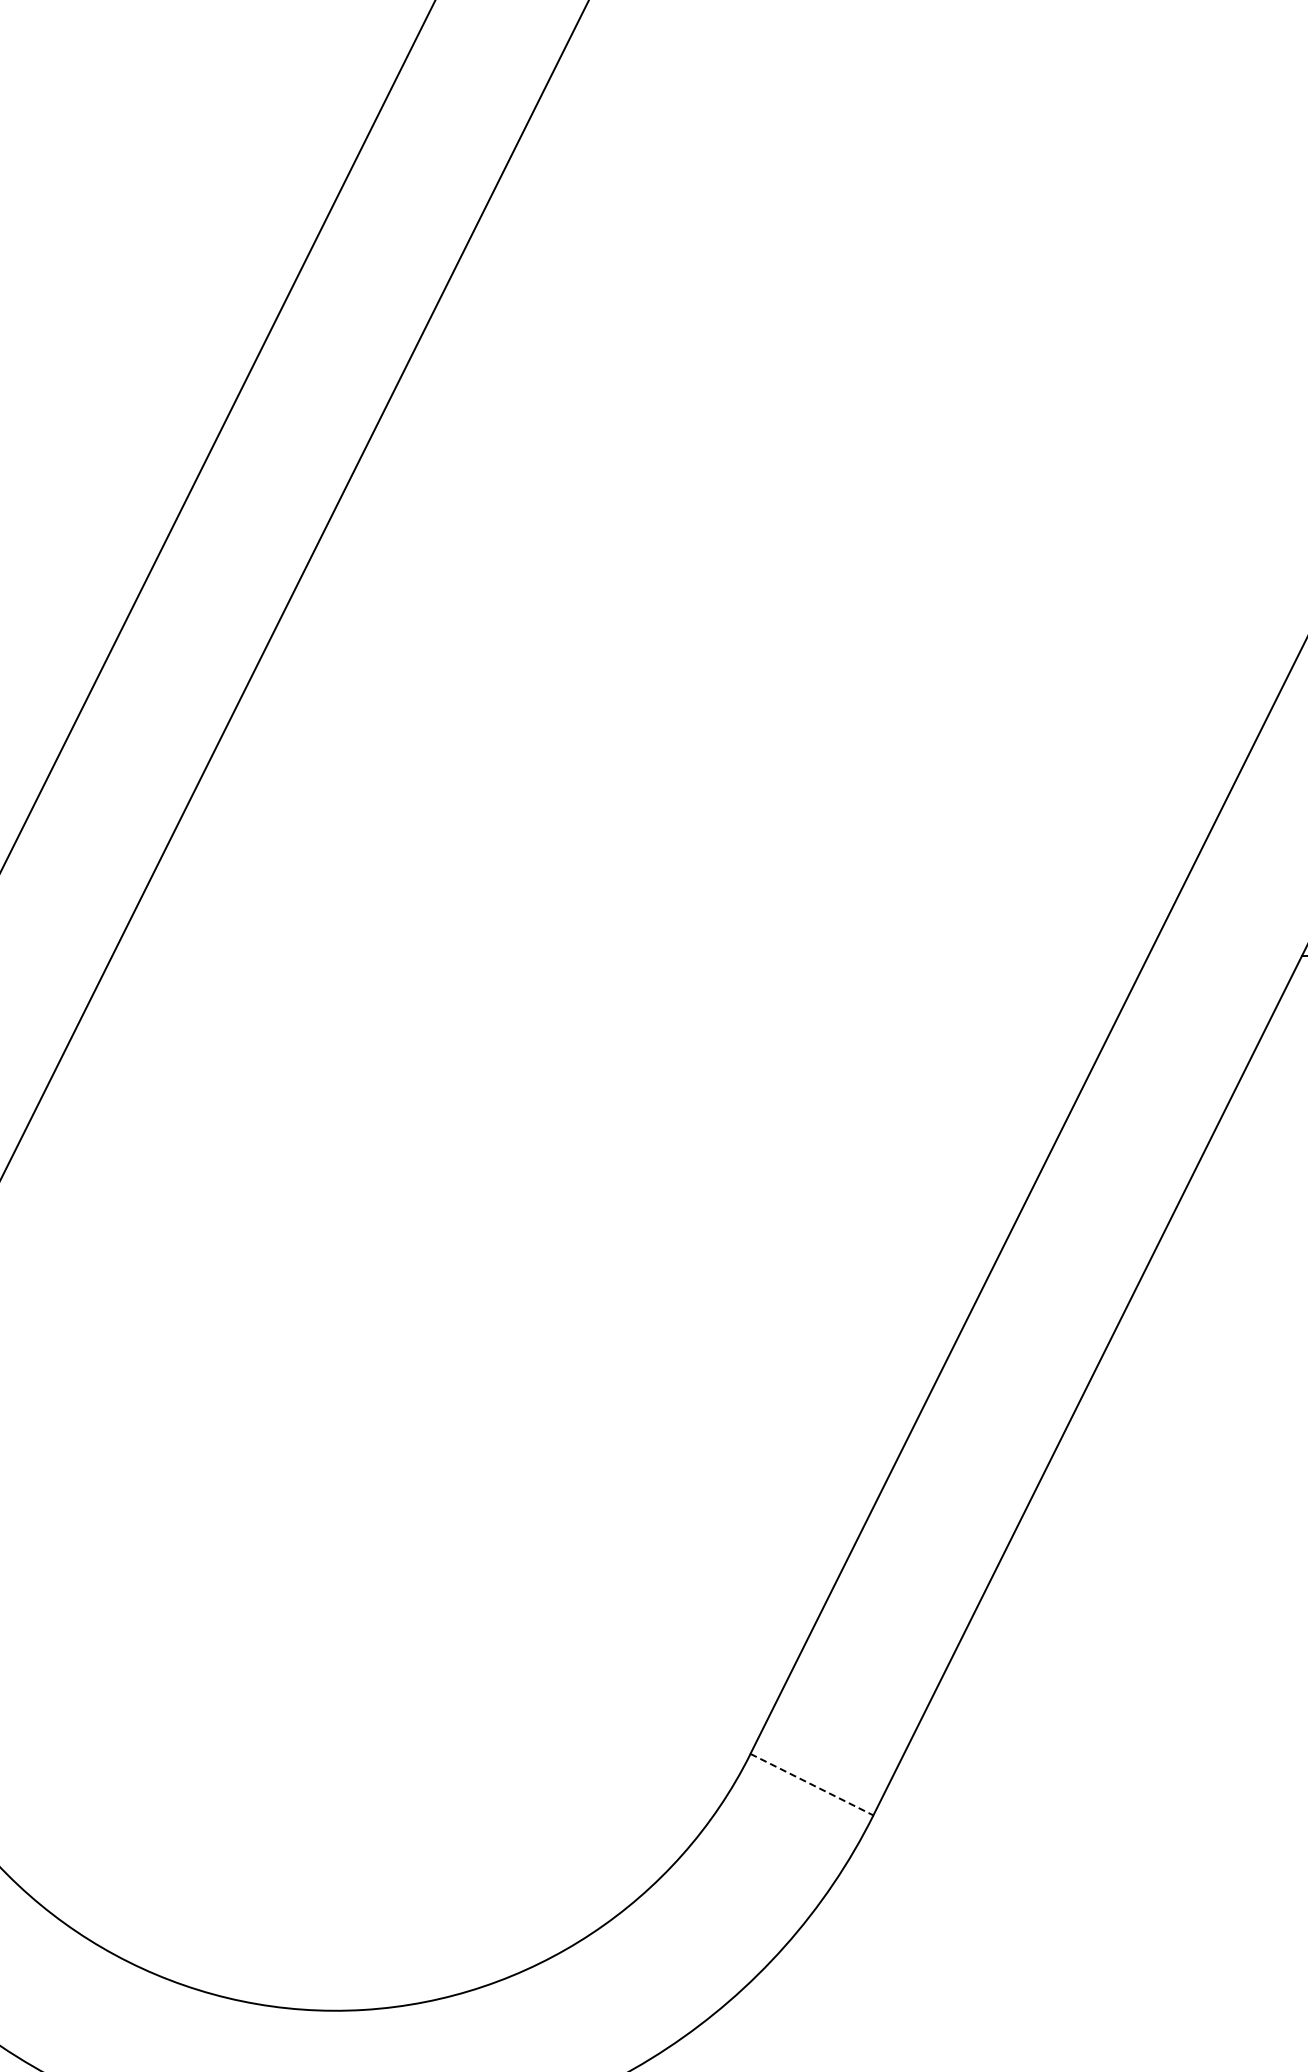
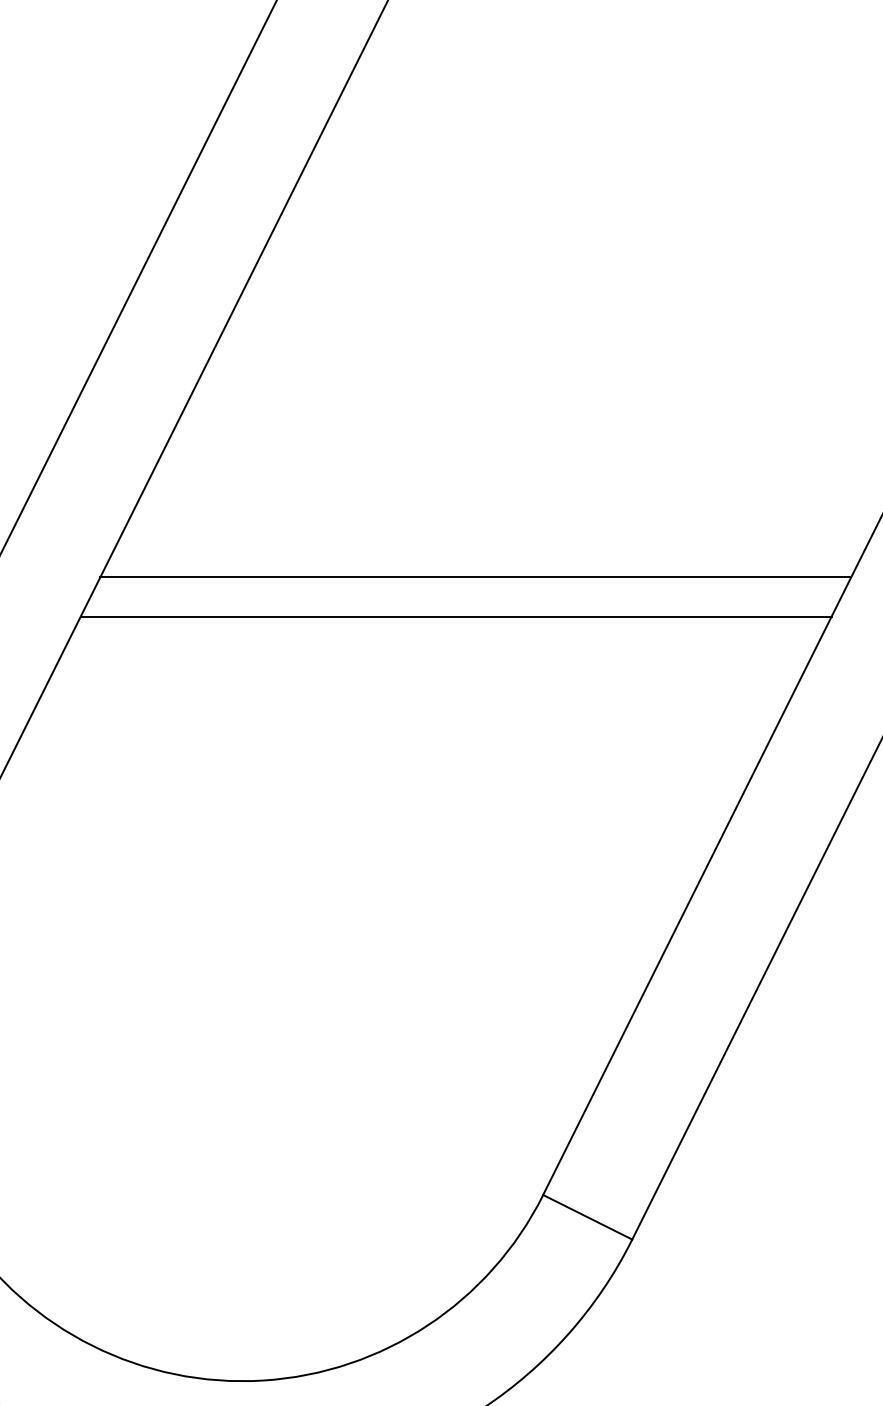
line: (657, 901) -> (475, 577), added
line: (630, 956) -> (456, 617), added
line: (811, 1784) -> (587, 1217), dashed -> solid

